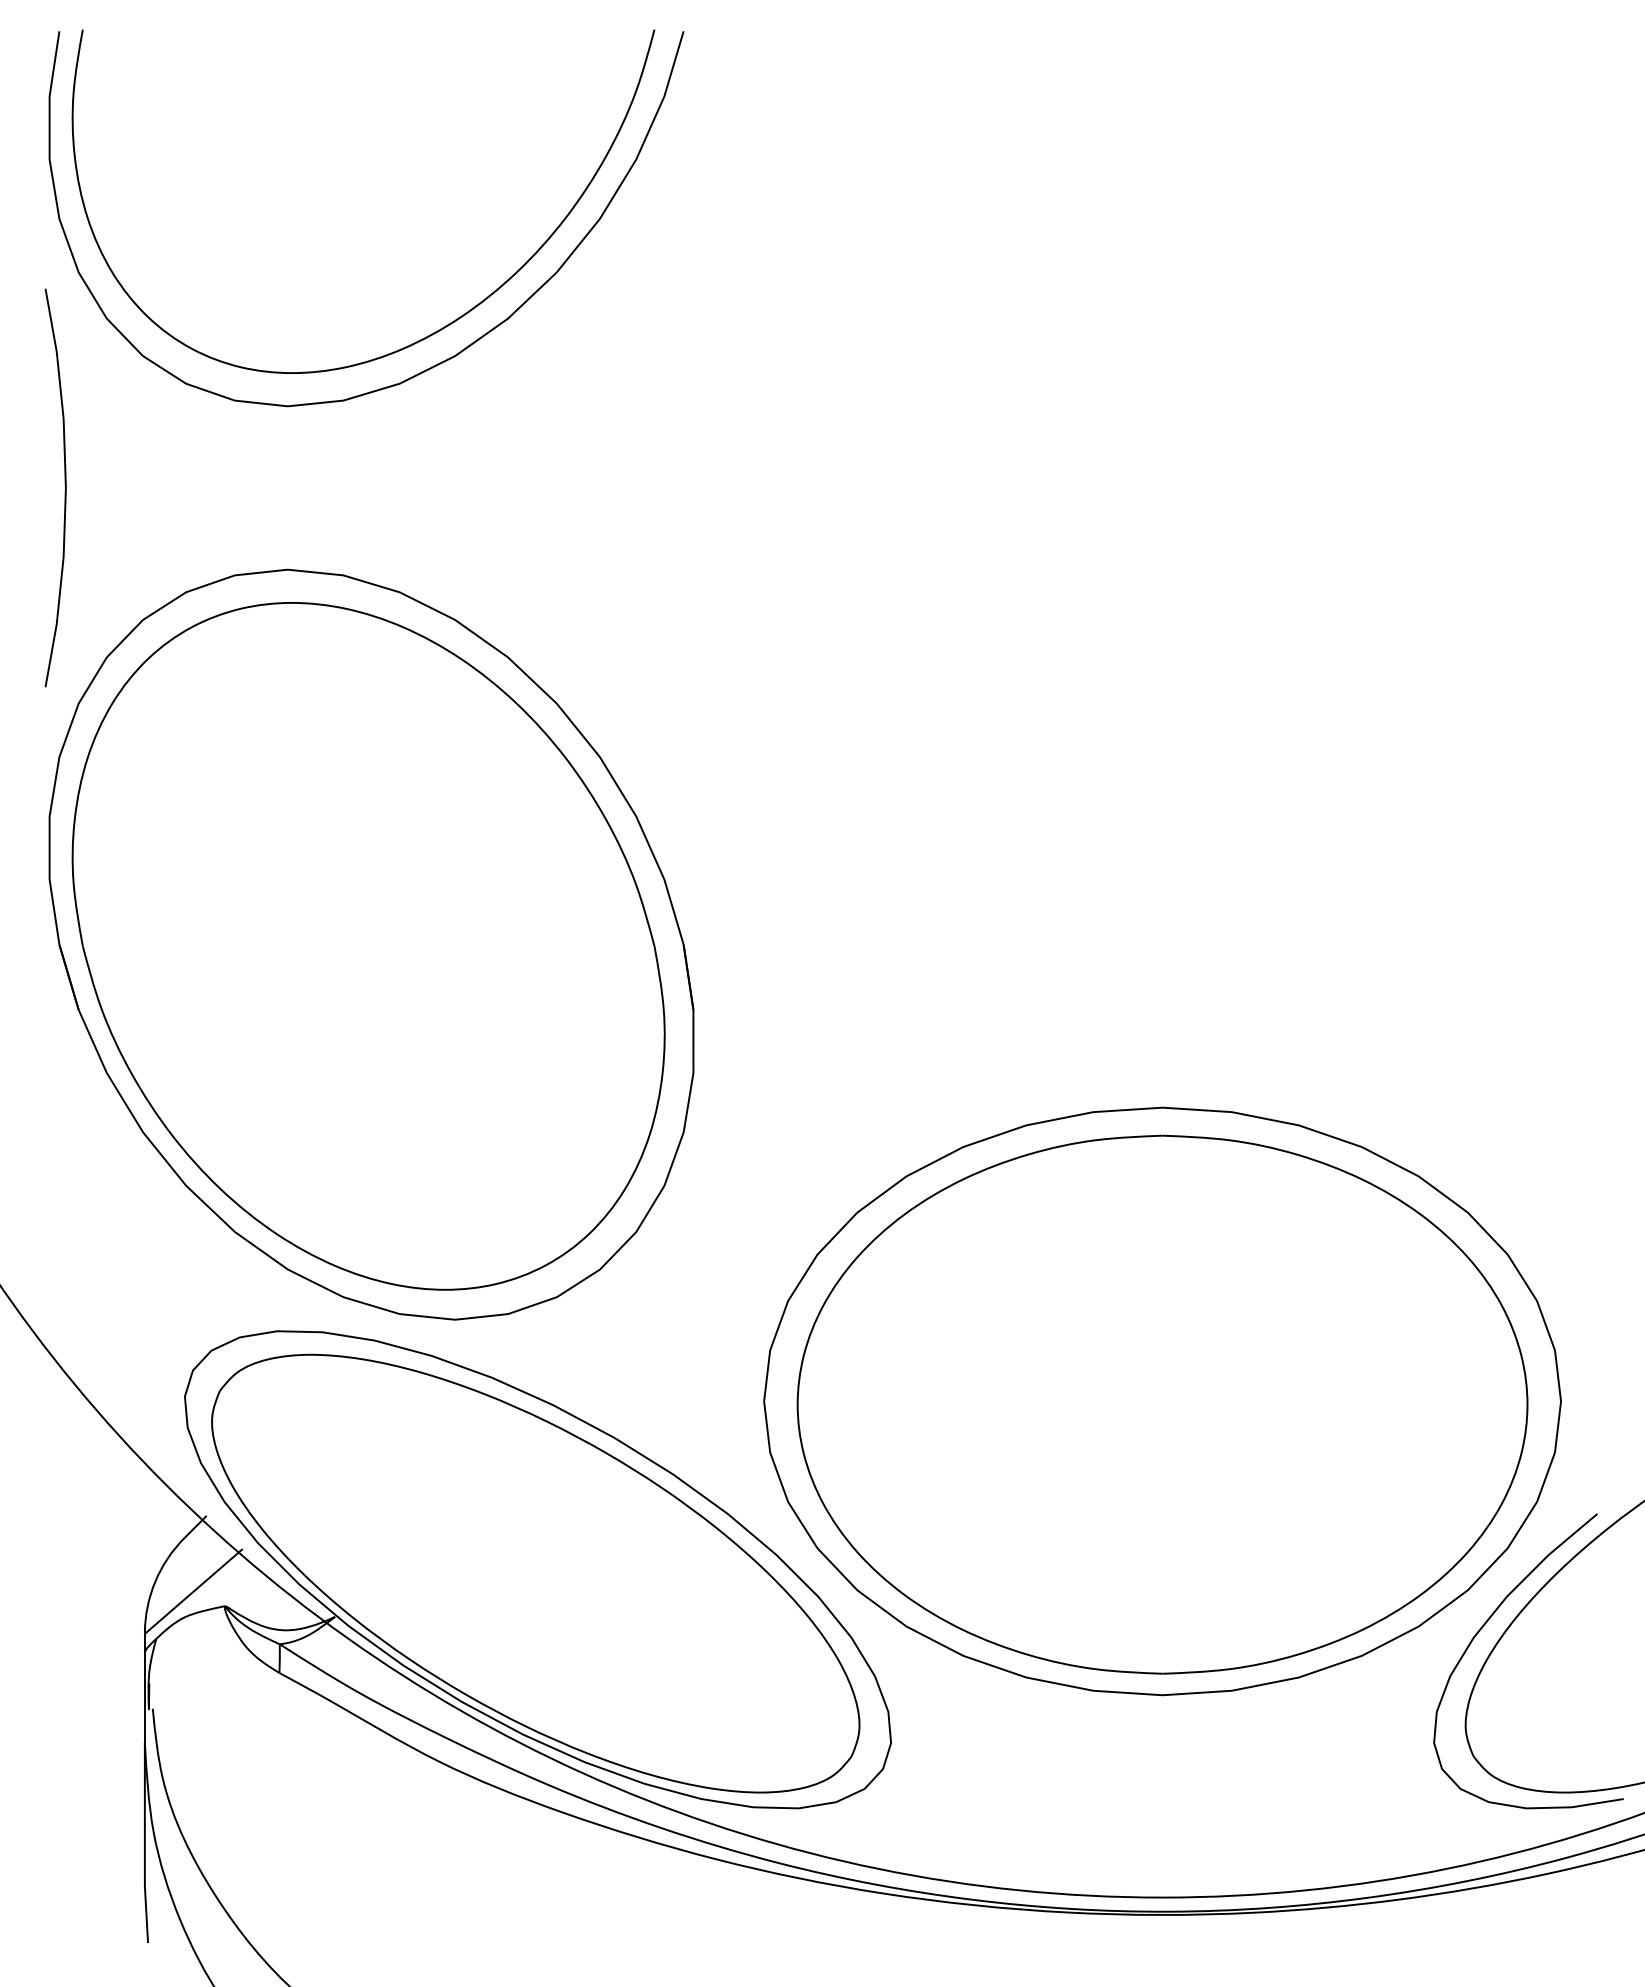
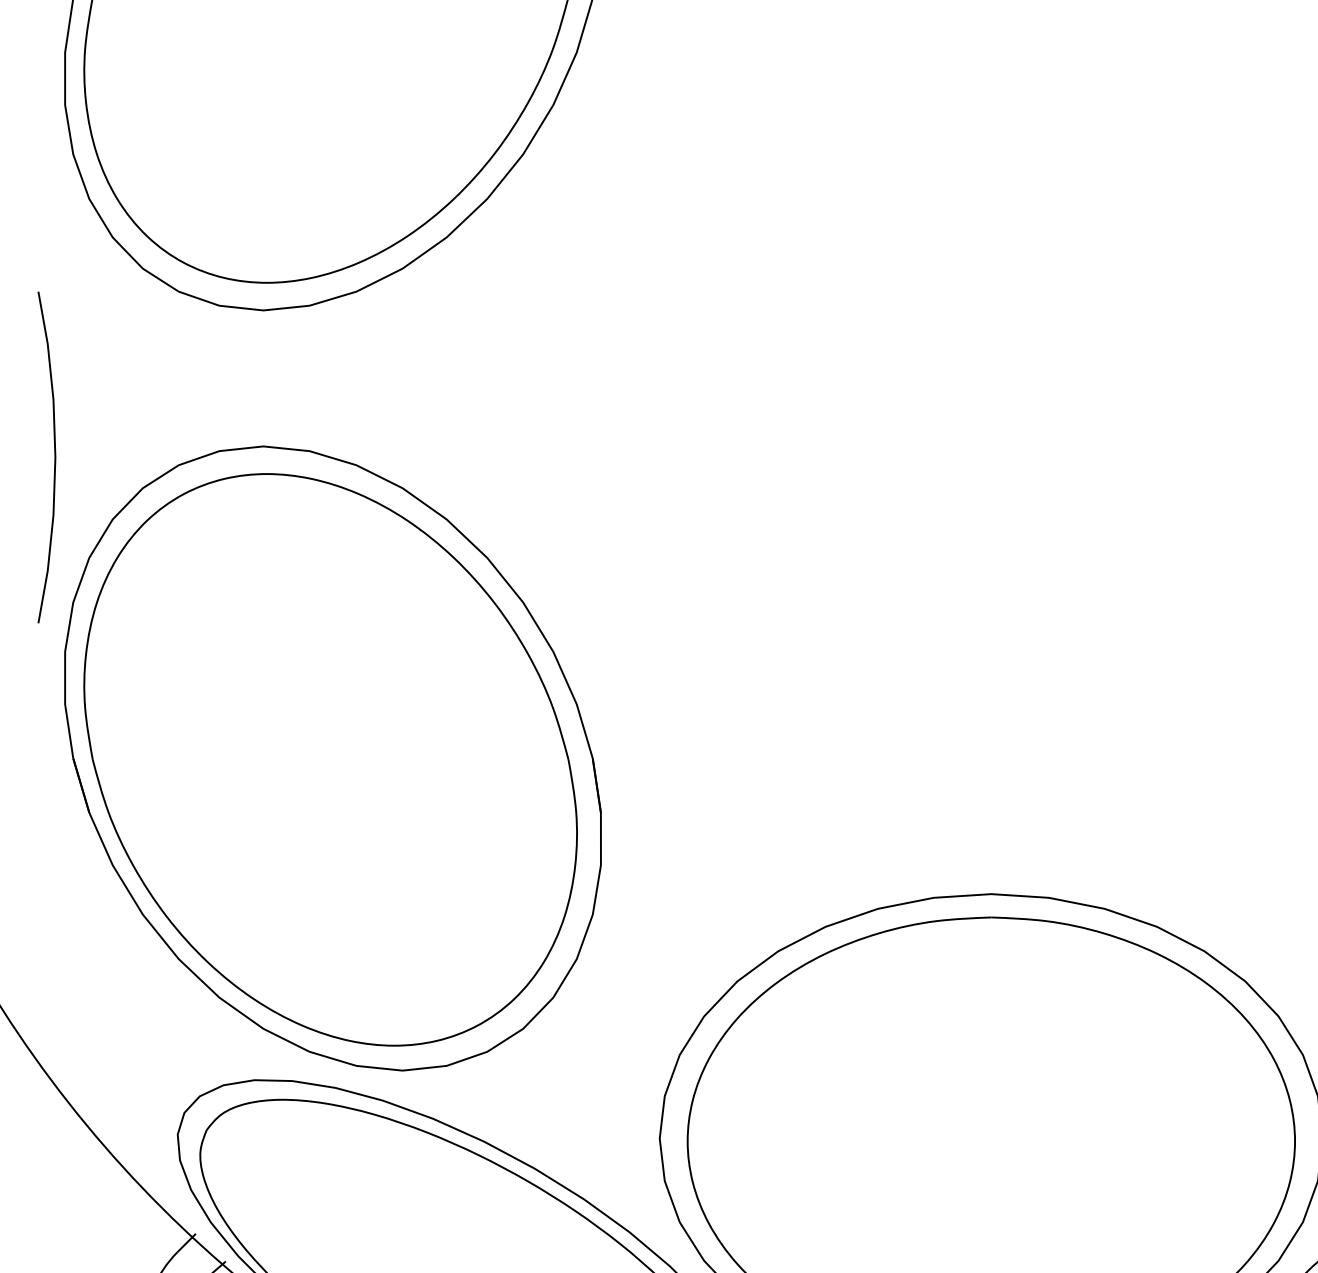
curve: (64, 484) -> (54, 454), moved

